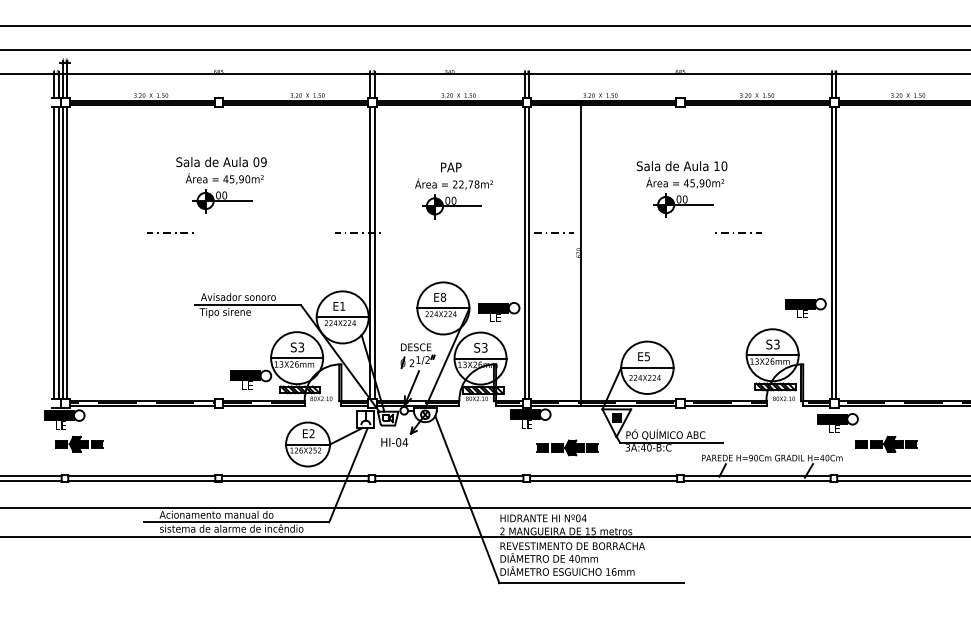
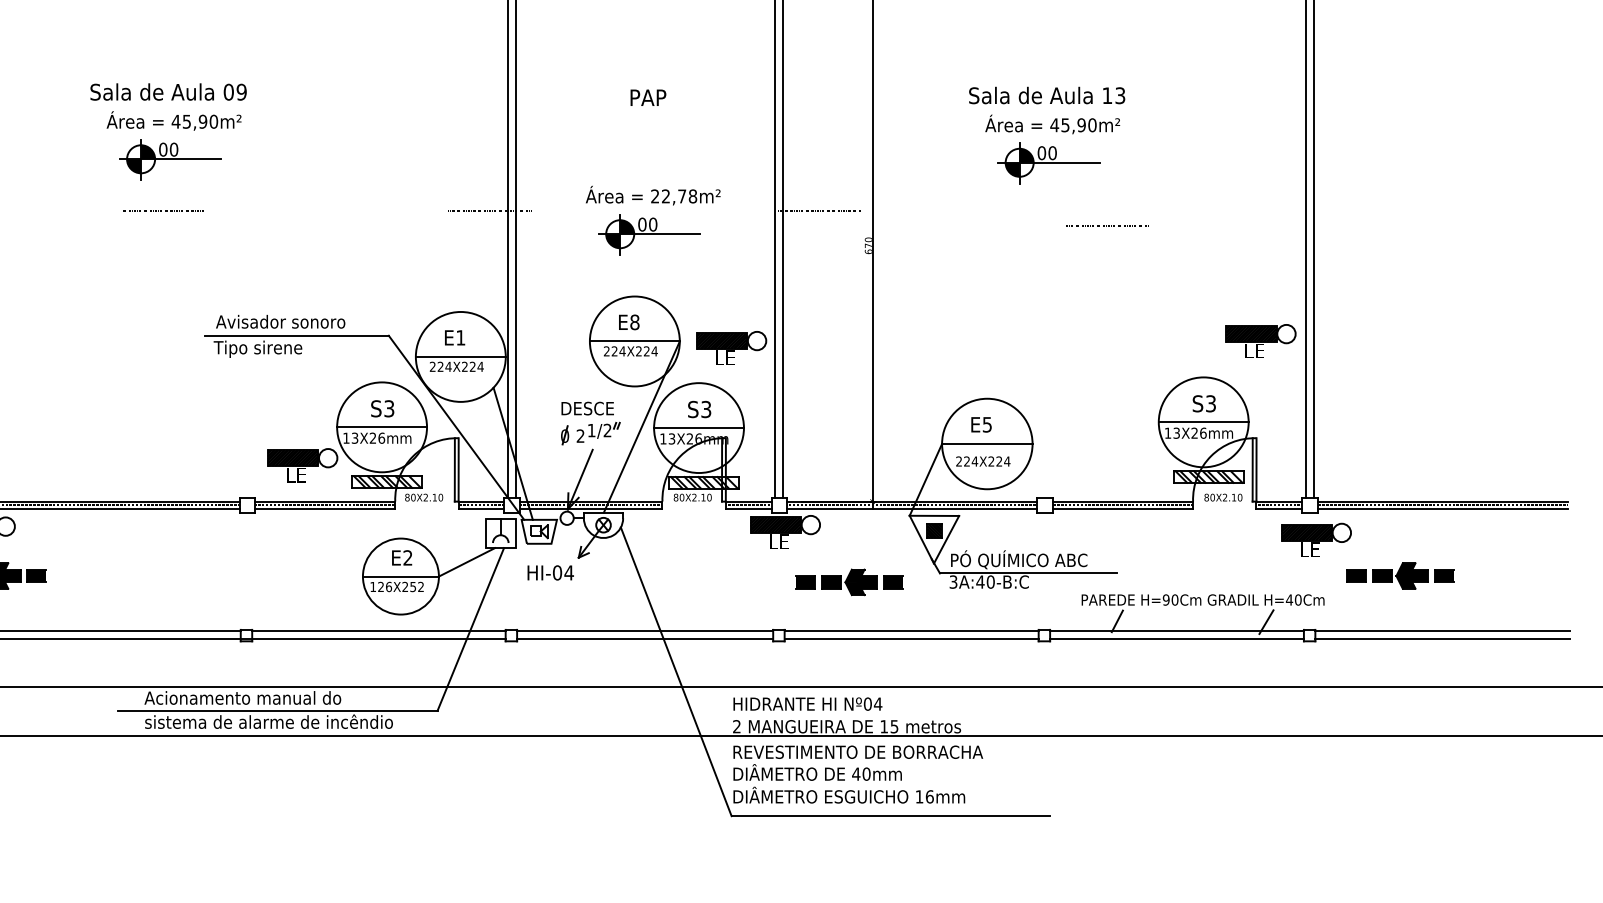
text: (724, 166) -> (1120, 96), 10 -> 13
part: (221, 185) -> (168, 132), moved
part: (453, 198) -> (652, 220), moved
line: (738, 232) -> (1108, 225), moved

